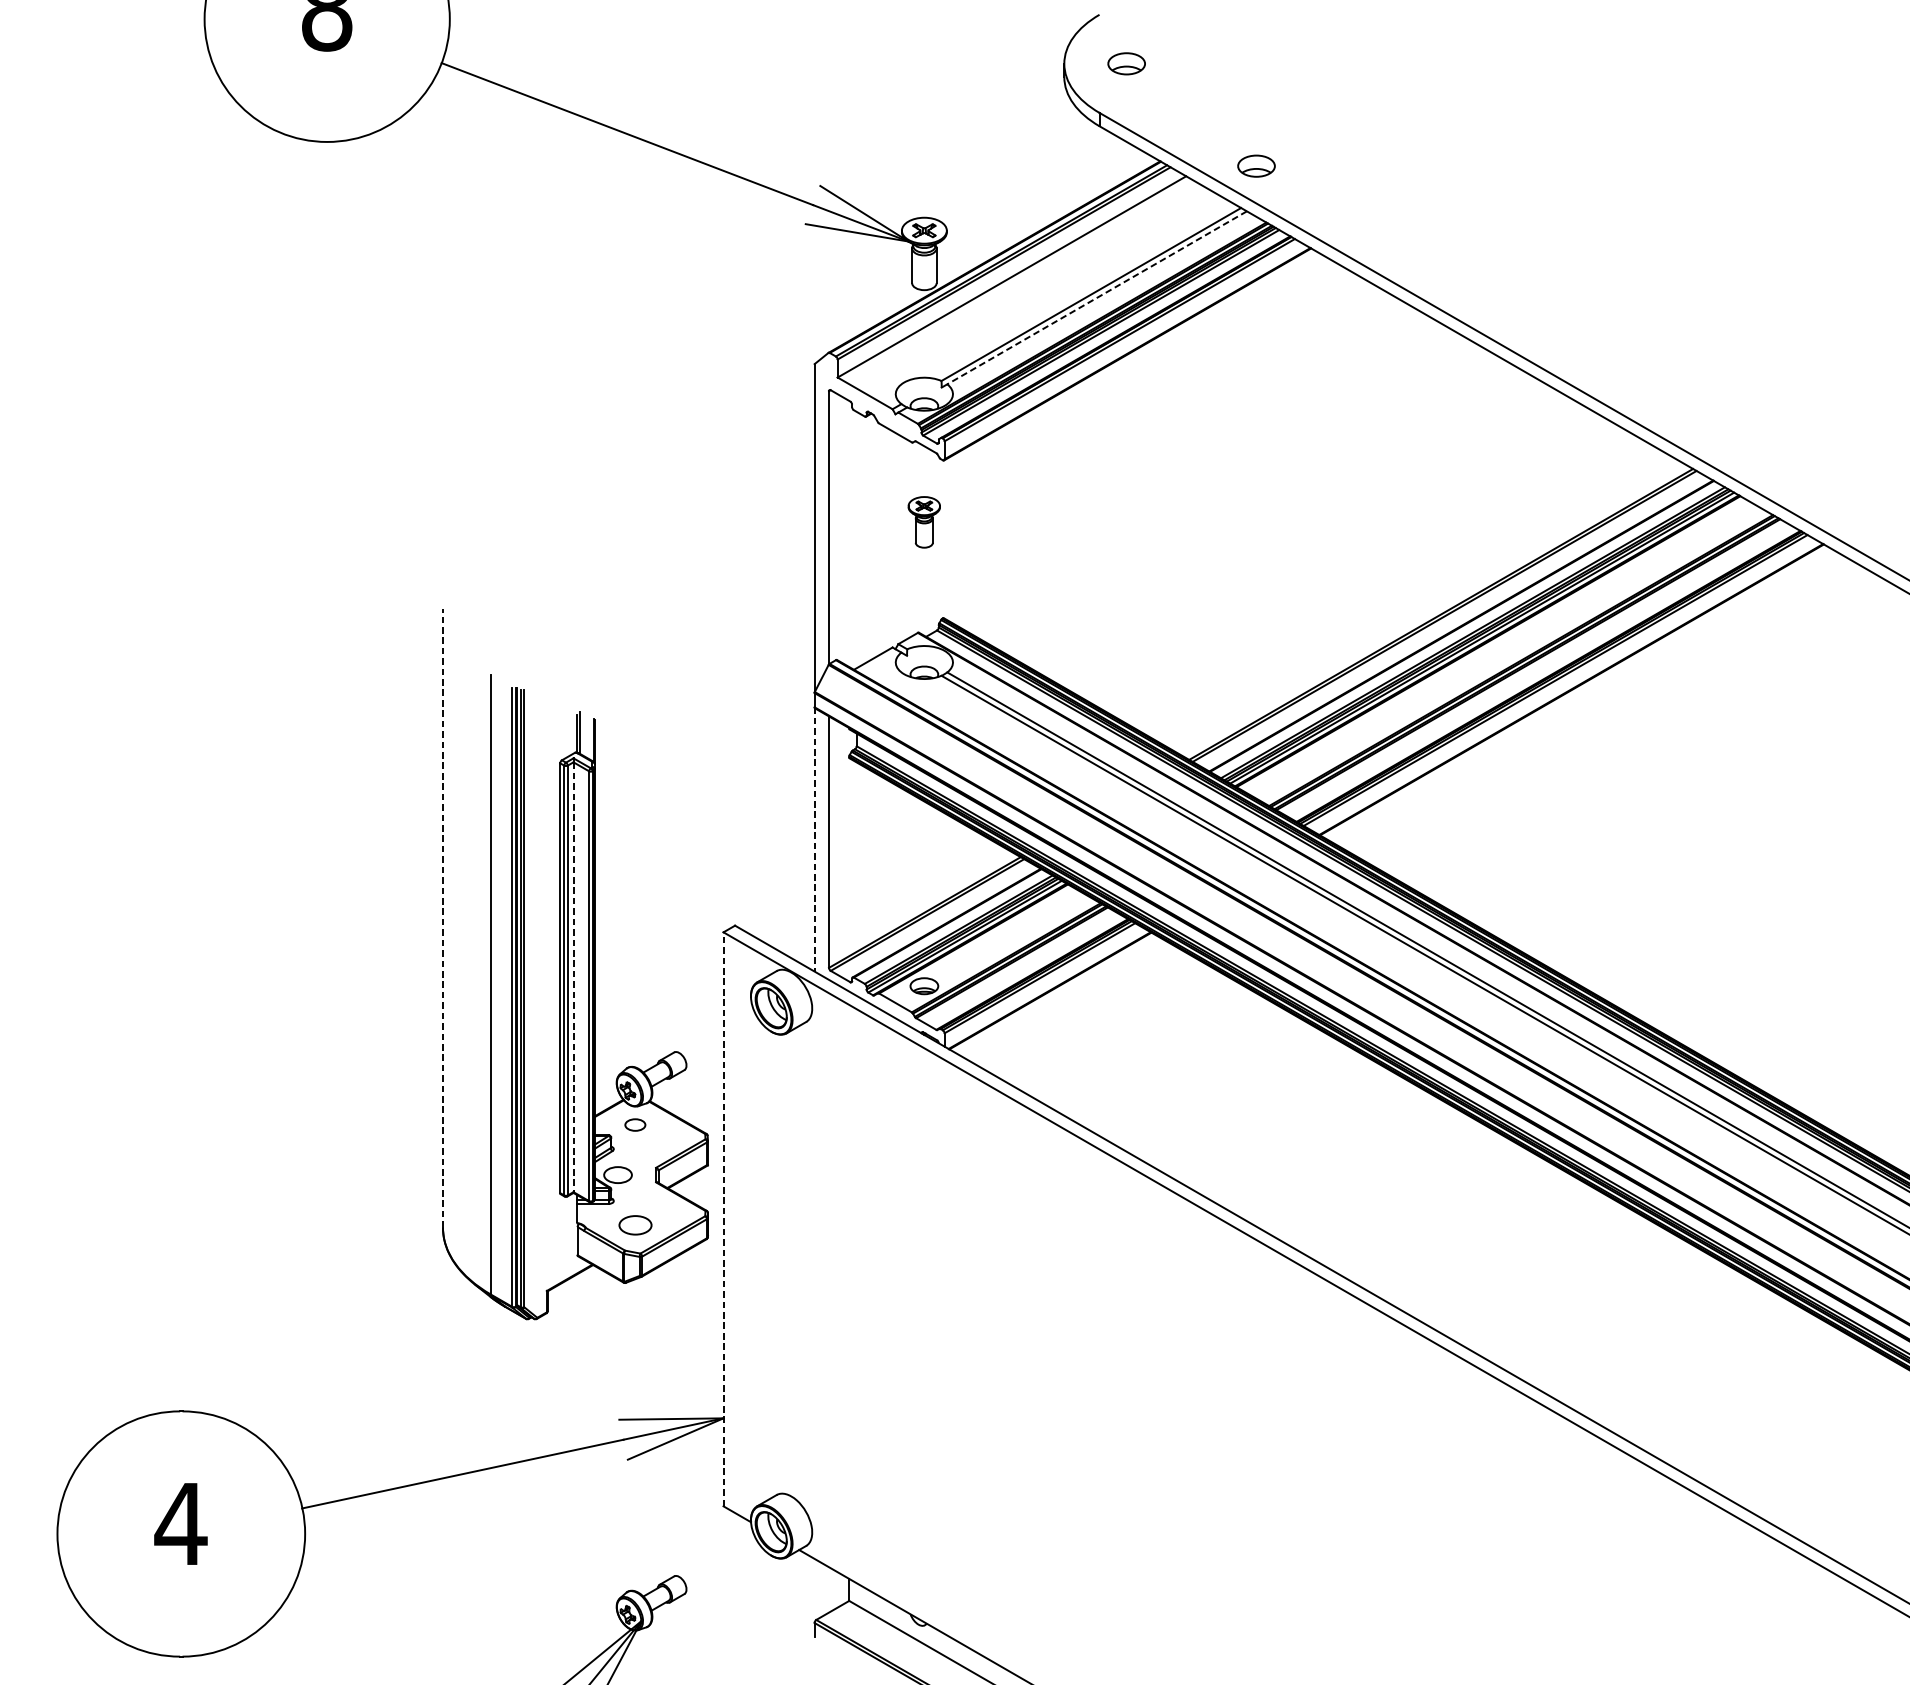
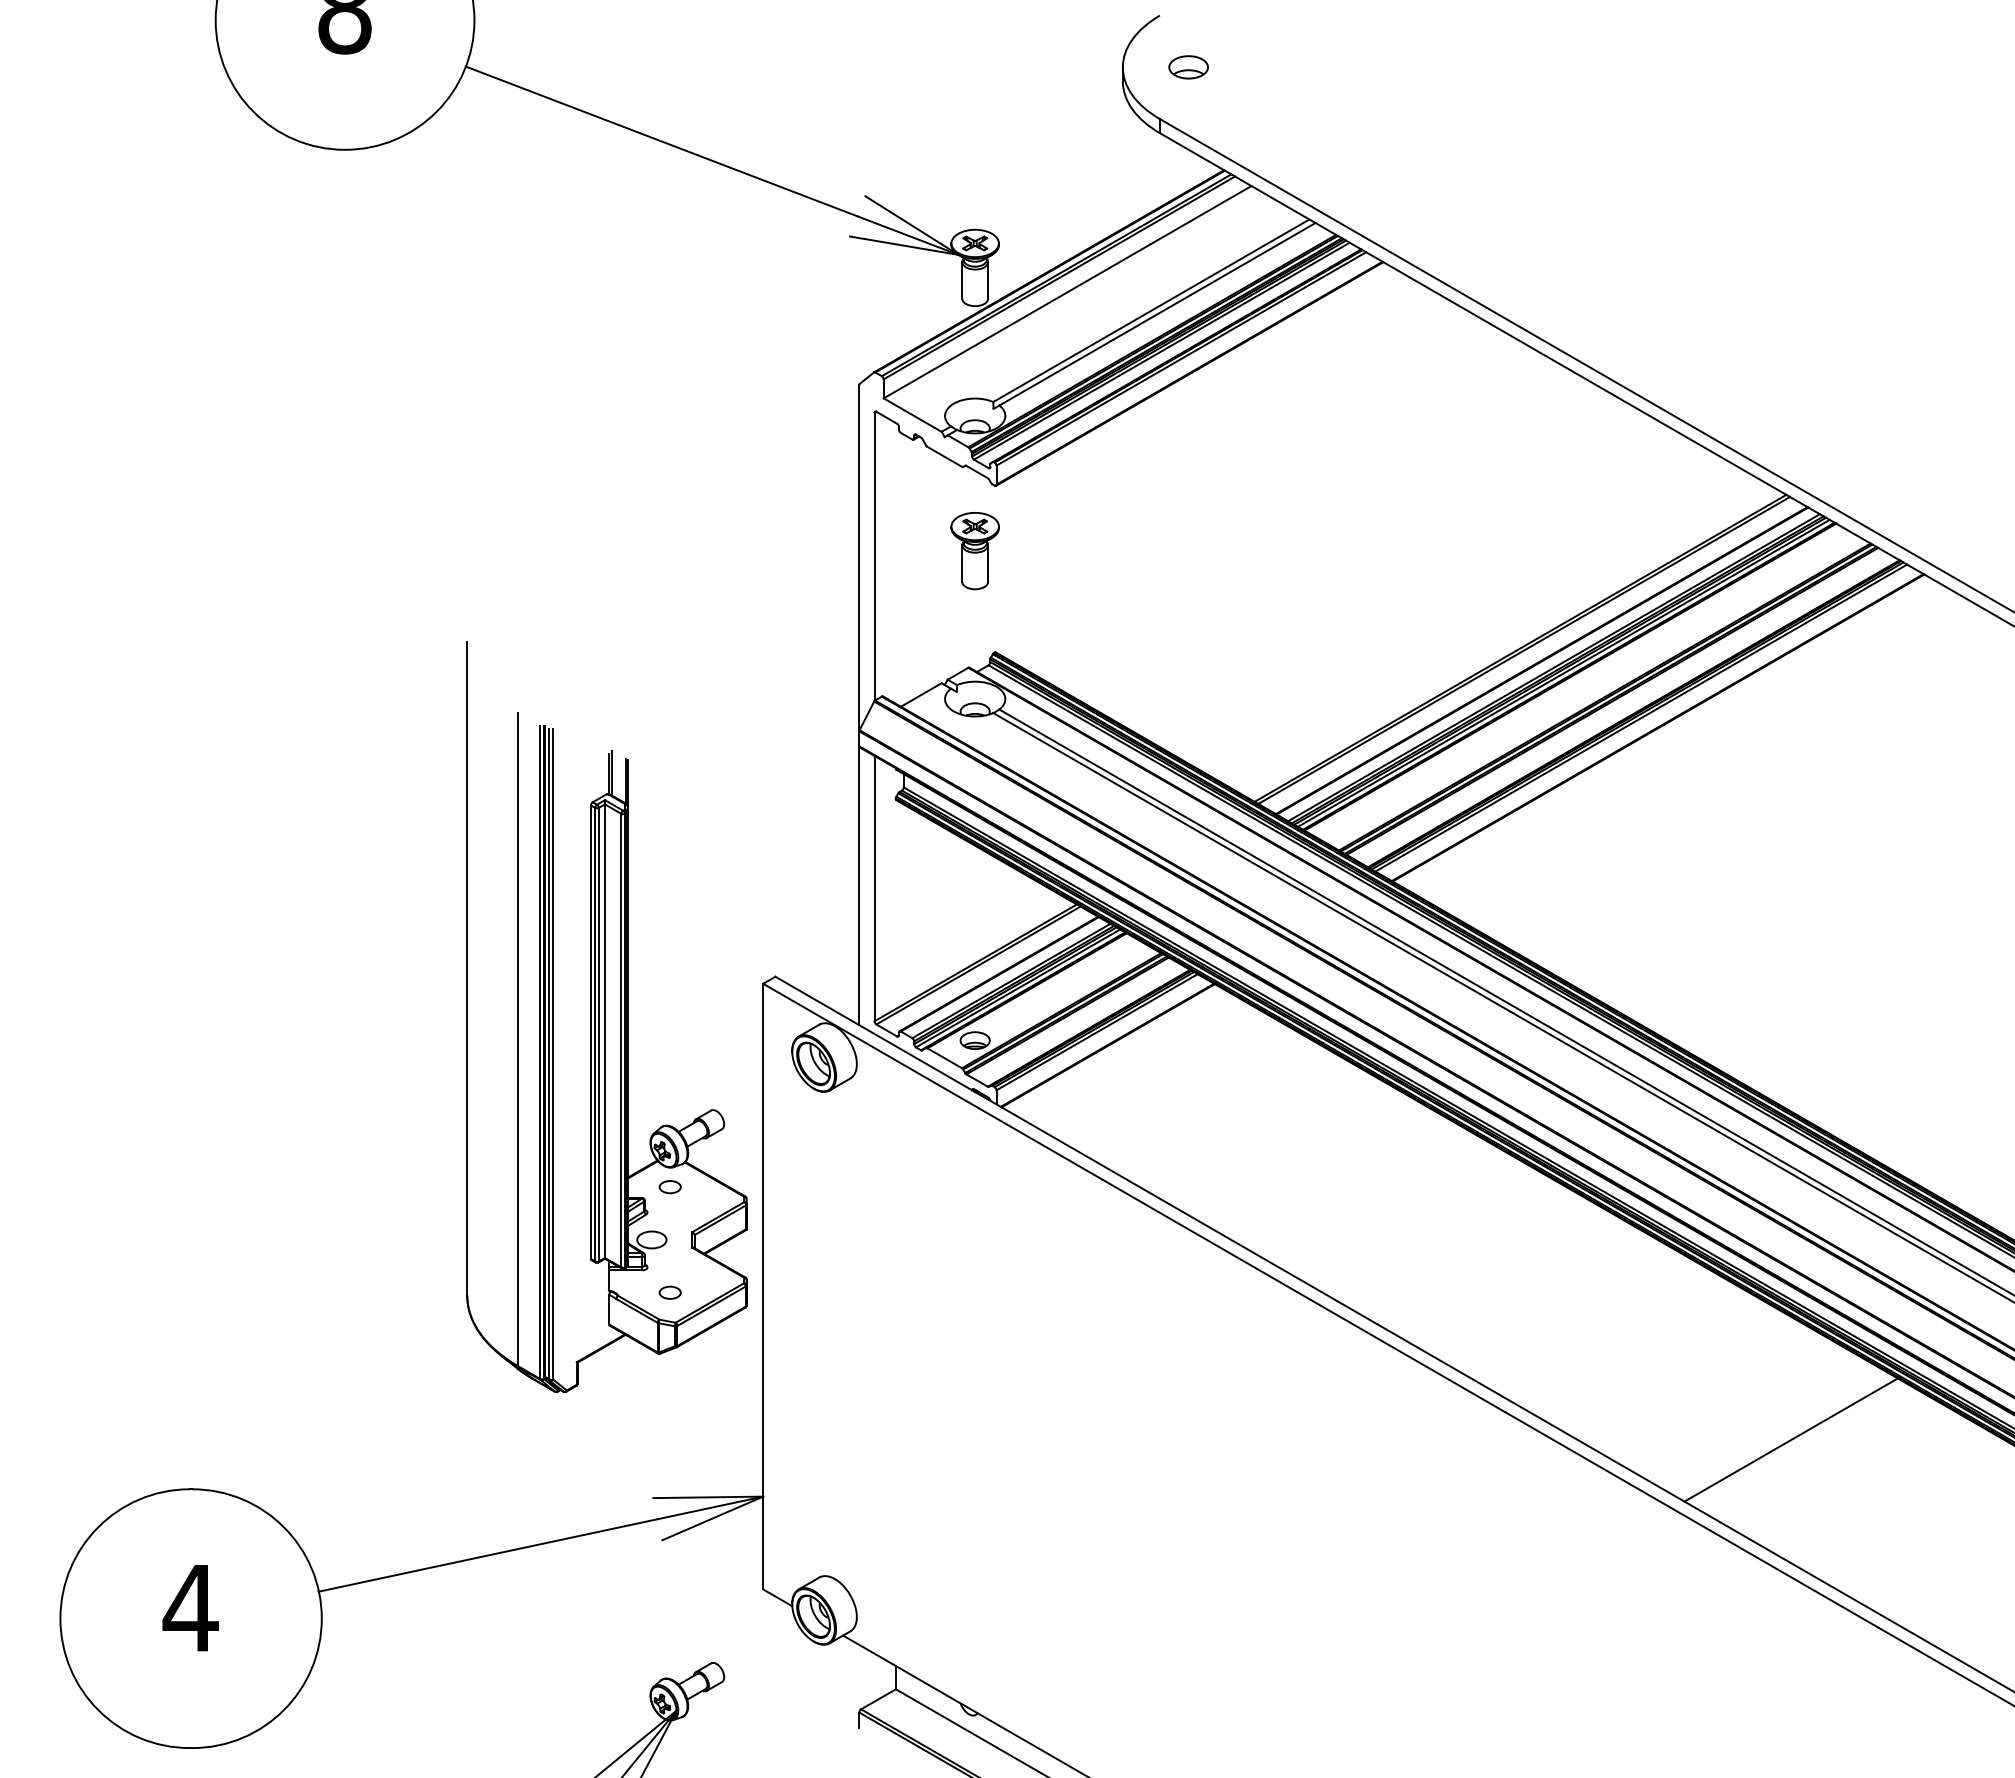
part: (1256, 166) -> (1325, 175), removed
line: (1097, 298) -> (1157, 314), dashed -> solid
part: (923, 522) -> (974, 551), size x1.43
line: (814, 840) -> (859, 886), dashed -> solid
line: (443, 917) -> (467, 968), dashed -> solid
line: (573, 977) -> (604, 1031), dashed -> solid
line: (723, 1219) -> (763, 1286), dashed -> solid
part: (634, 1224) -> (669, 1292), size x0.62
line: (1697, 1364) -> (1790, 1439), added

